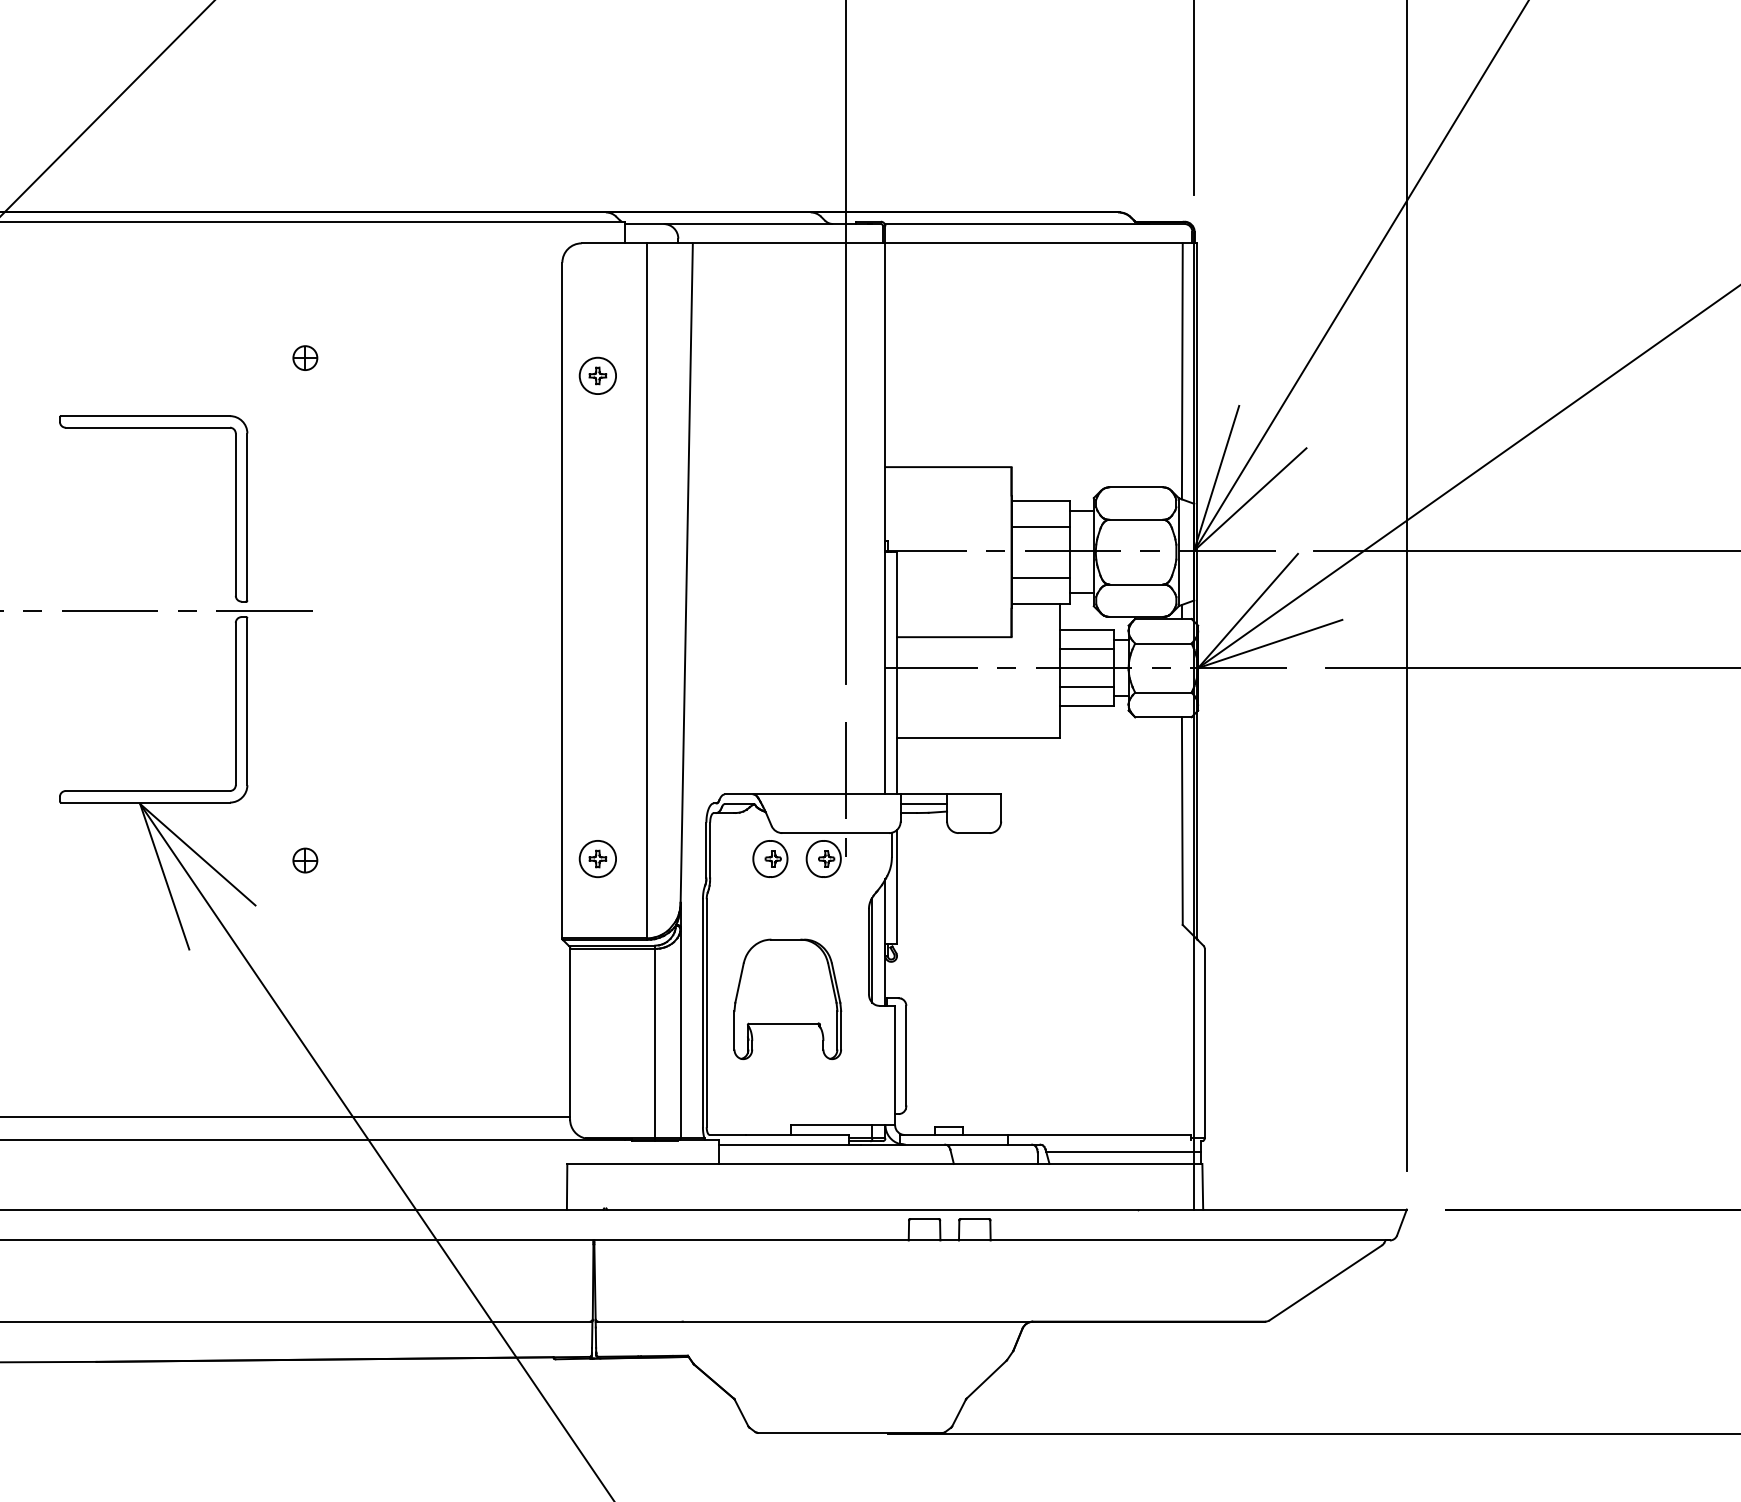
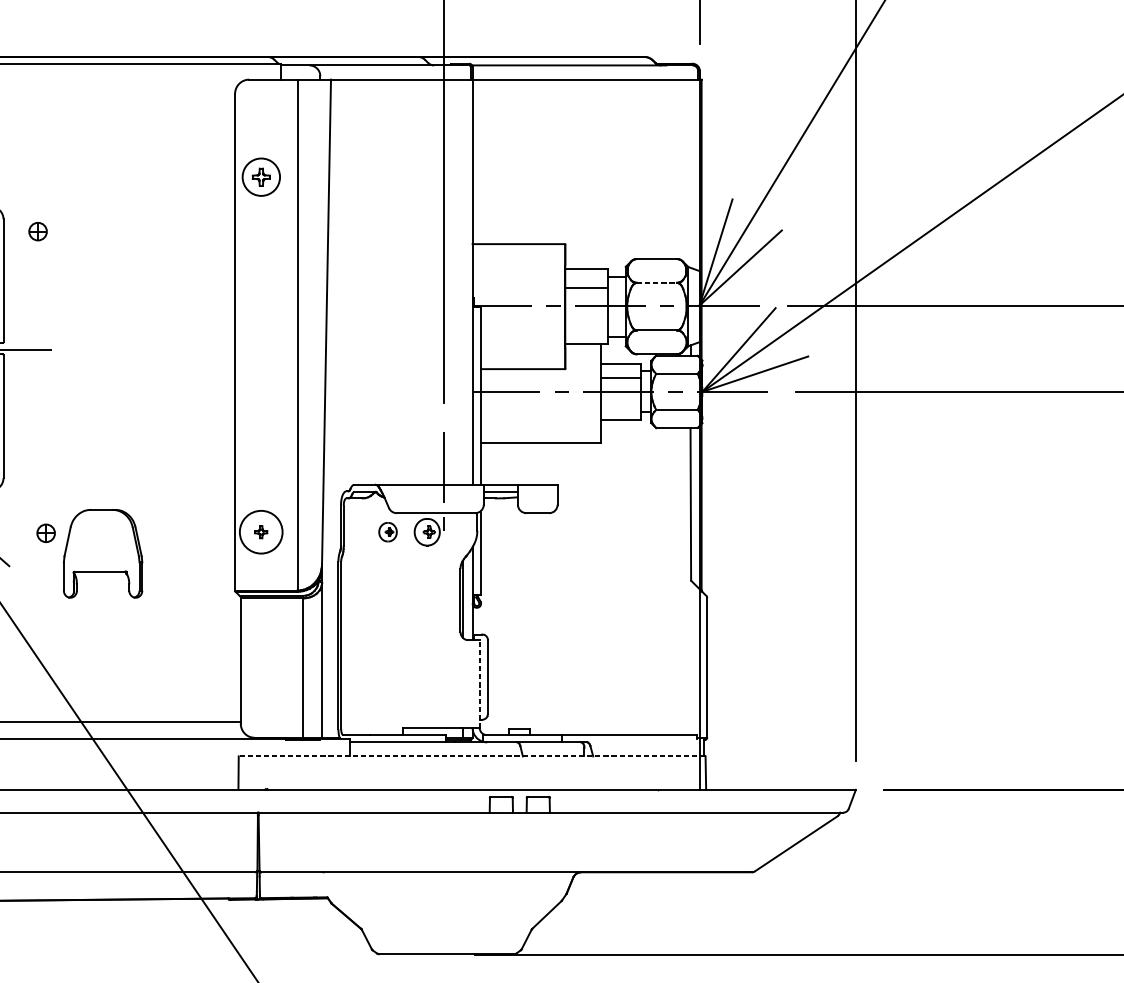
part: (305, 357) -> (38, 231), moved
line: (1181, 371) -> (690, 173), removed
part: (597, 375) -> (260, 176), size x1.4
line: (1136, 519) -> (657, 282), solid -> dashed
line: (1040, 577) -> (586, 325), removed
line: (1087, 687) -> (621, 406), removed
circle: (597, 858) -> (260, 531), size x1.6
part: (770, 858) -> (388, 531), size x0.7
part: (787, 998) -> (102, 553), moved
line: (895, 1065) -> (479, 684), solid -> dashed
line: (1123, 1152) -> (647, 747), removed
line: (884, 1163) -> (471, 756), solid -> dashed

